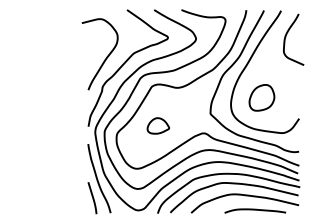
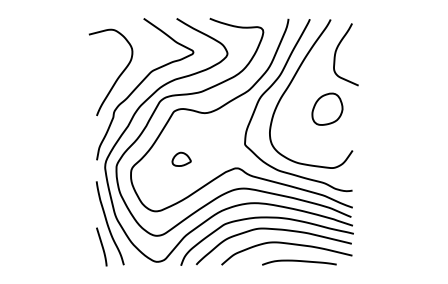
part: (261, 97) -> (327, 108), moved
part: (158, 126) -> (181, 159), size x0.7

